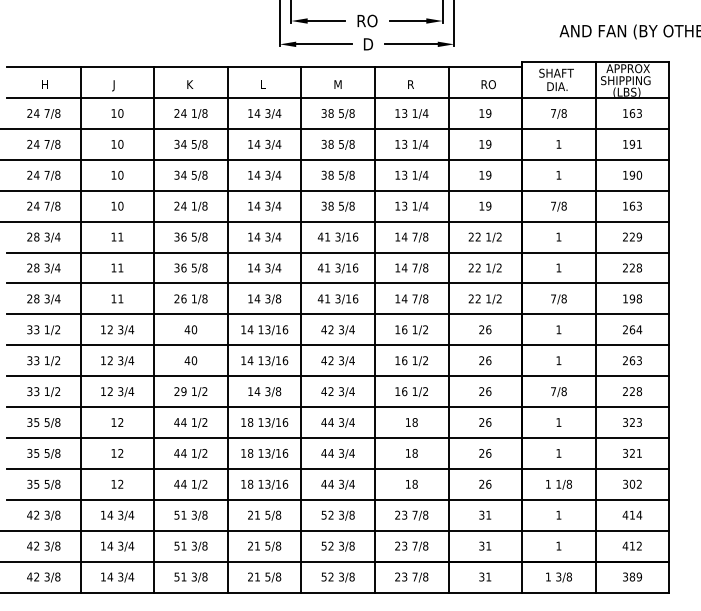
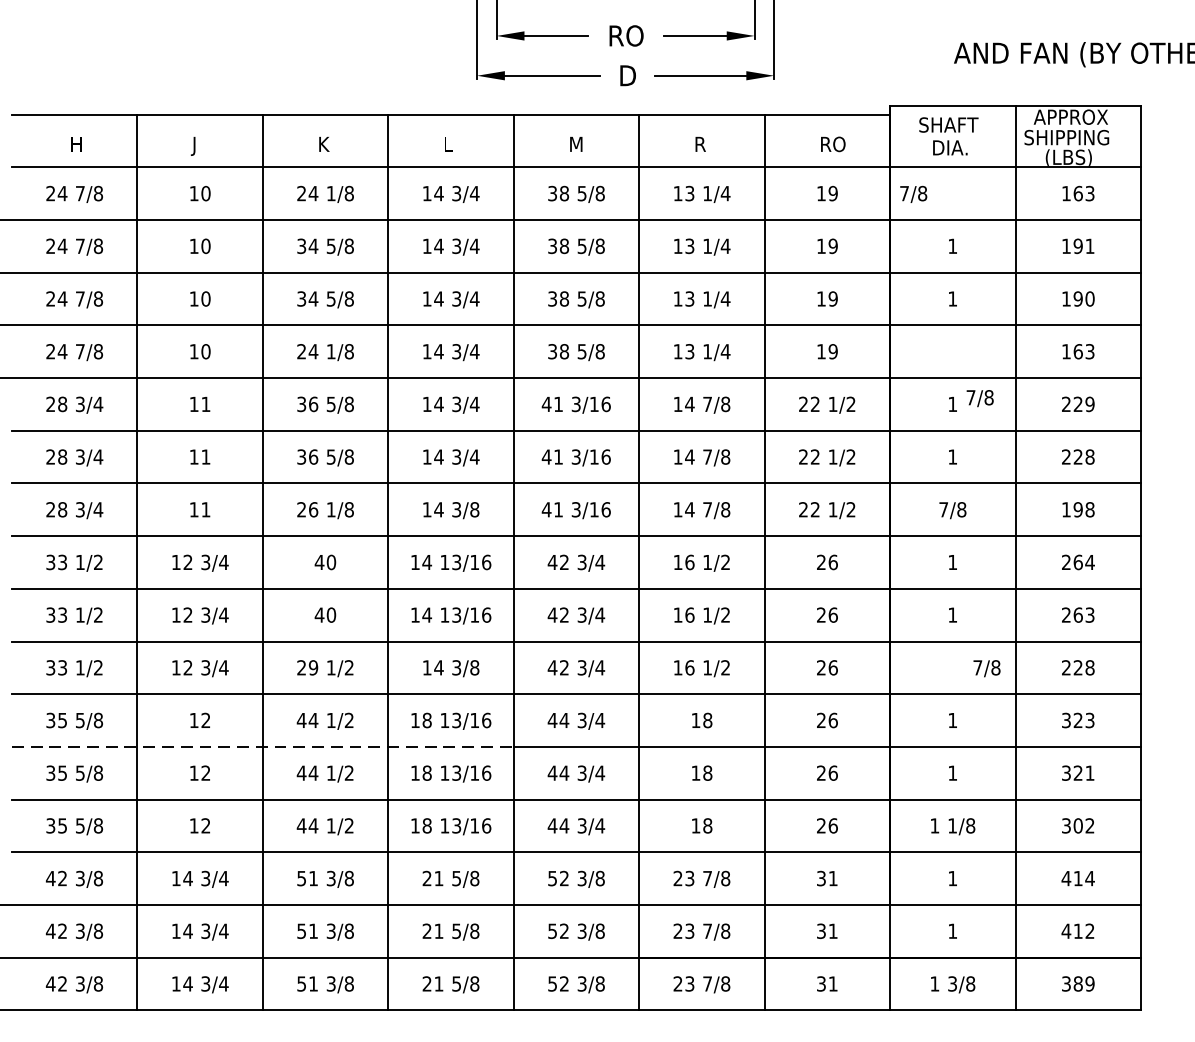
text: (558, 113) -> (912, 193), moved
text: (558, 206) -> (979, 398), moved
text: (558, 392) -> (986, 669), moved
line: (154, 437) -> (263, 746), solid -> dashed

